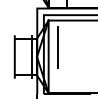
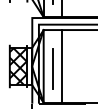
line: (57, 47) -> (52, 68), moved
hatch: (23, 57) -> (18, 66), added
line: (67, 57) -> (62, 66), added

